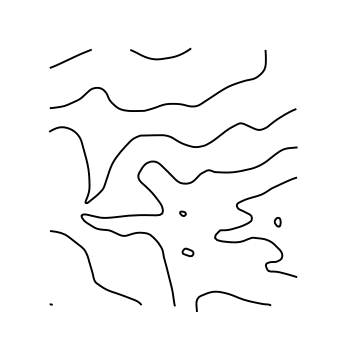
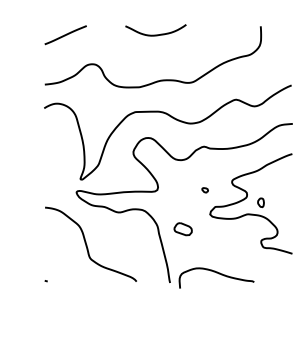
part: (182, 213) -> (204, 190), moved
part: (277, 222) -> (260, 203), moved
part: (187, 251) -> (182, 228), size x1.6
curve: (234, 297) -> (217, 274), moved

